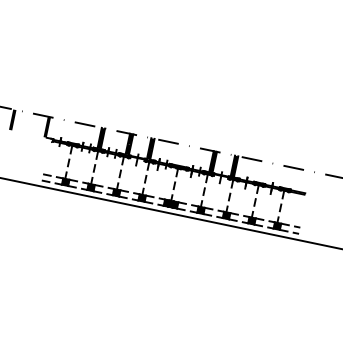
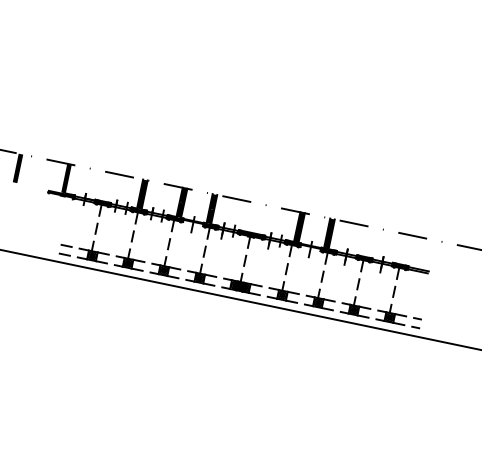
fill: (43, 138) -> (61, 194), added

